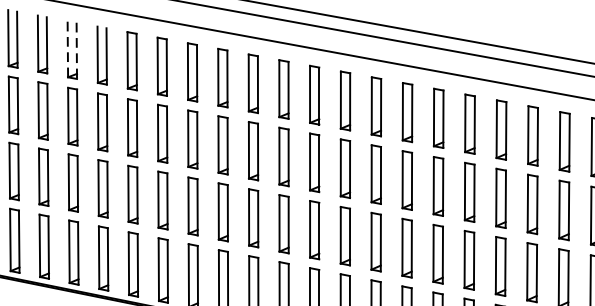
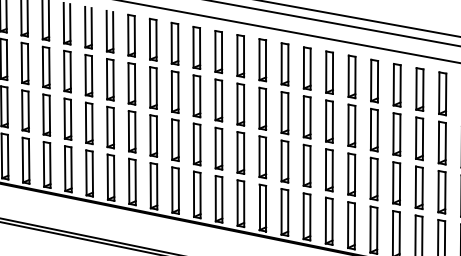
line: (68, 48) -> (85, 26), dashed -> solid
line: (76, 51) -> (91, 28), dashed -> solid

